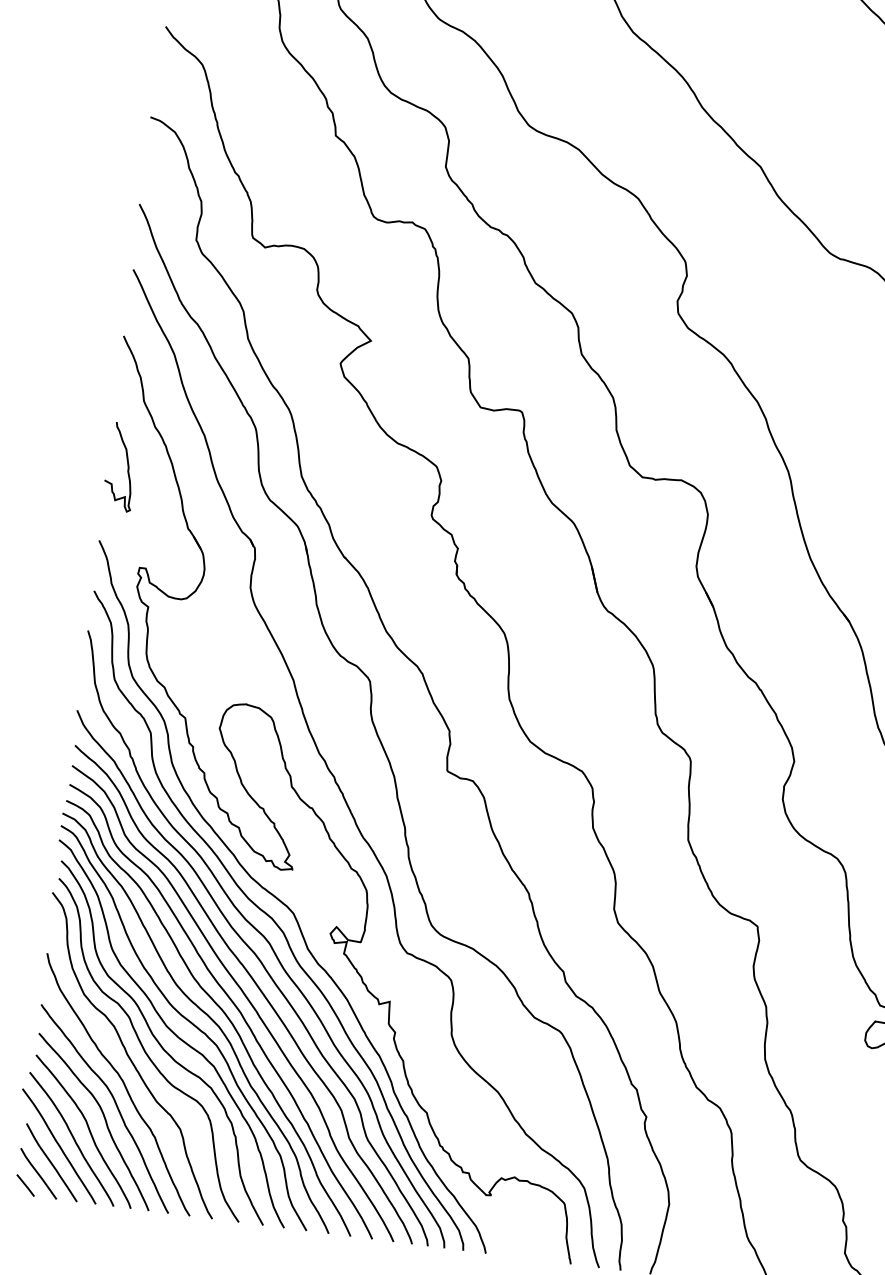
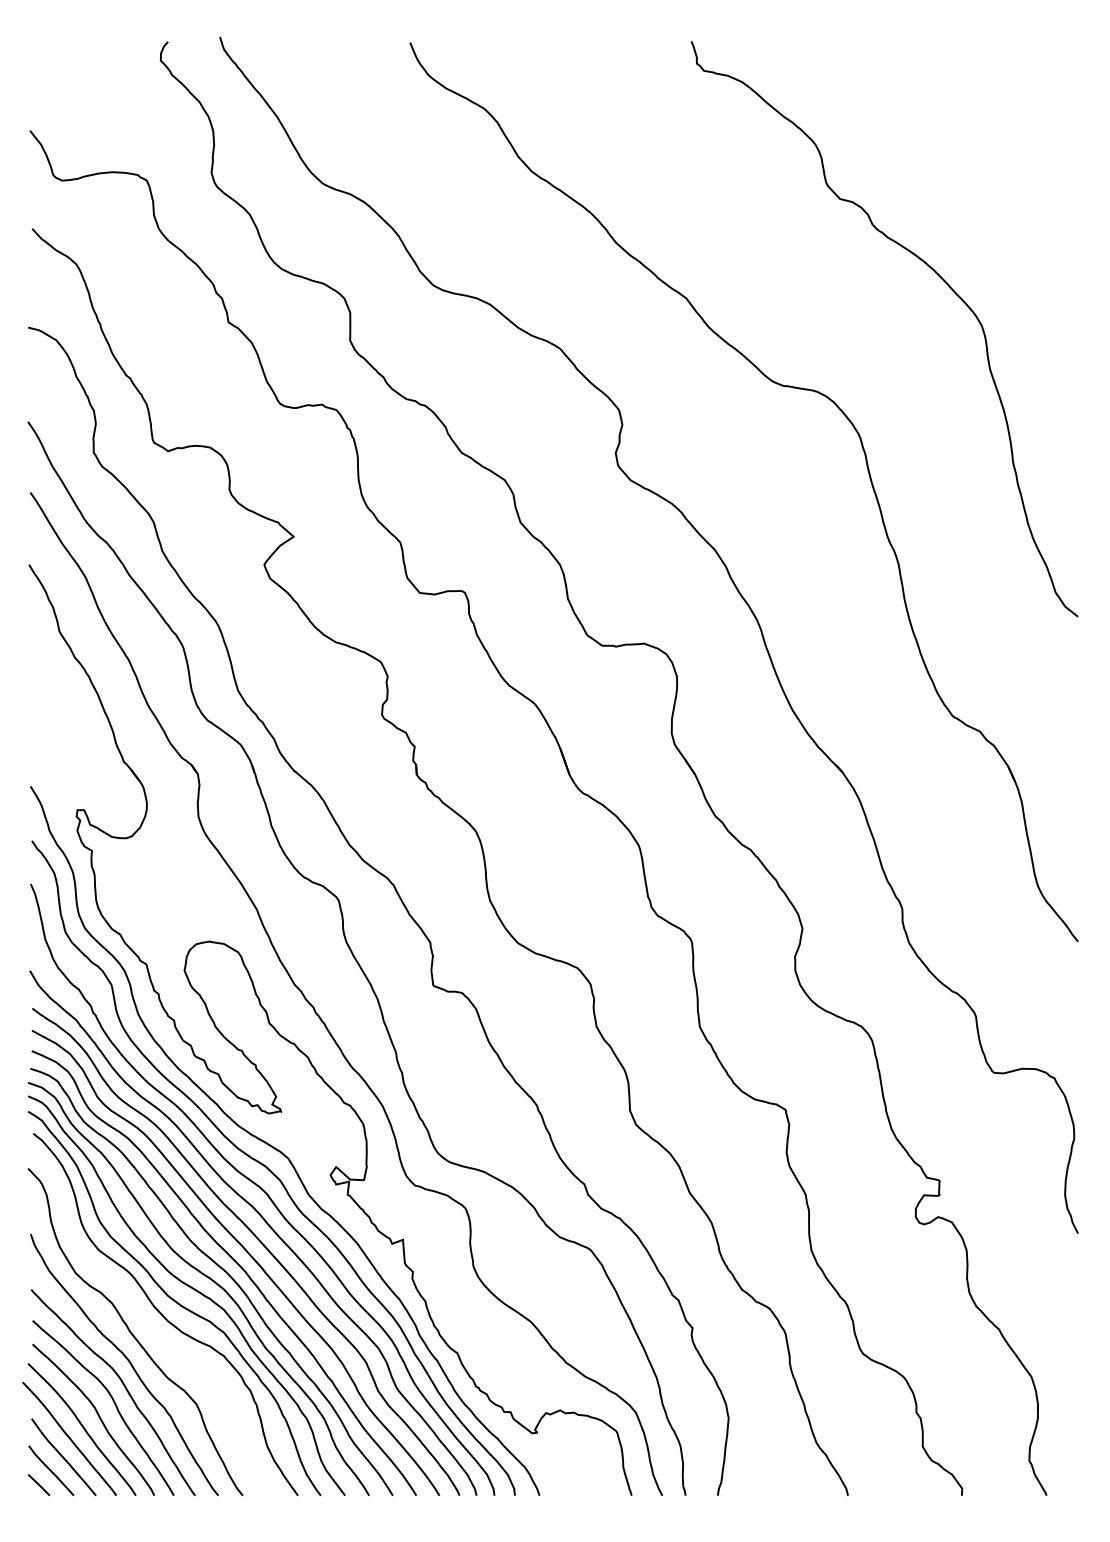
curve: (127, 465) -> (50, 702), removed
curve: (146, 1051) -> (149, 1325), removed

